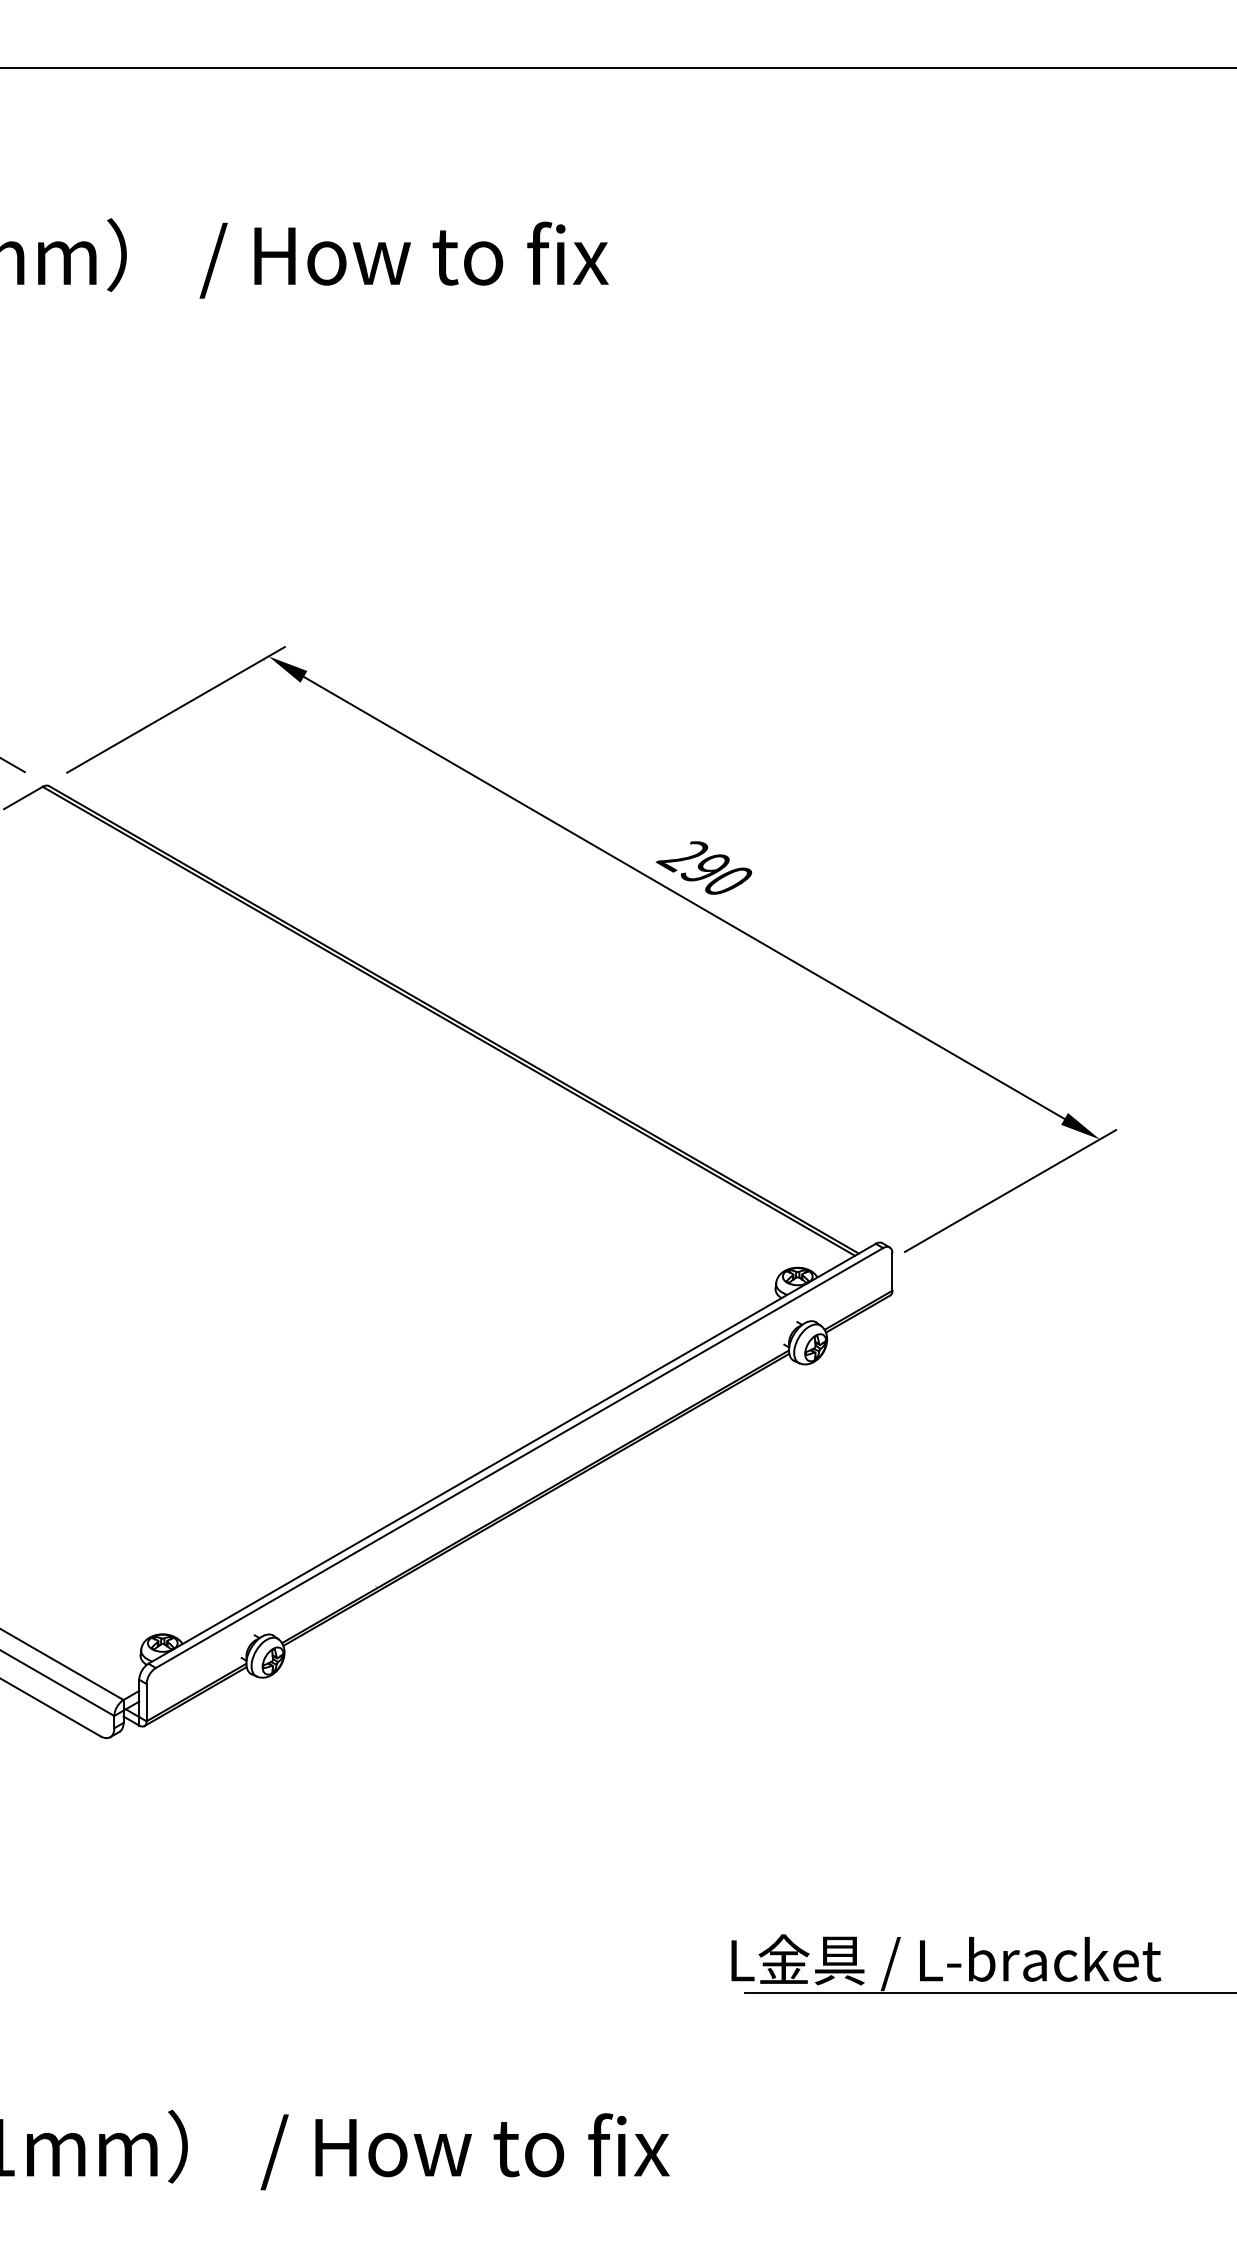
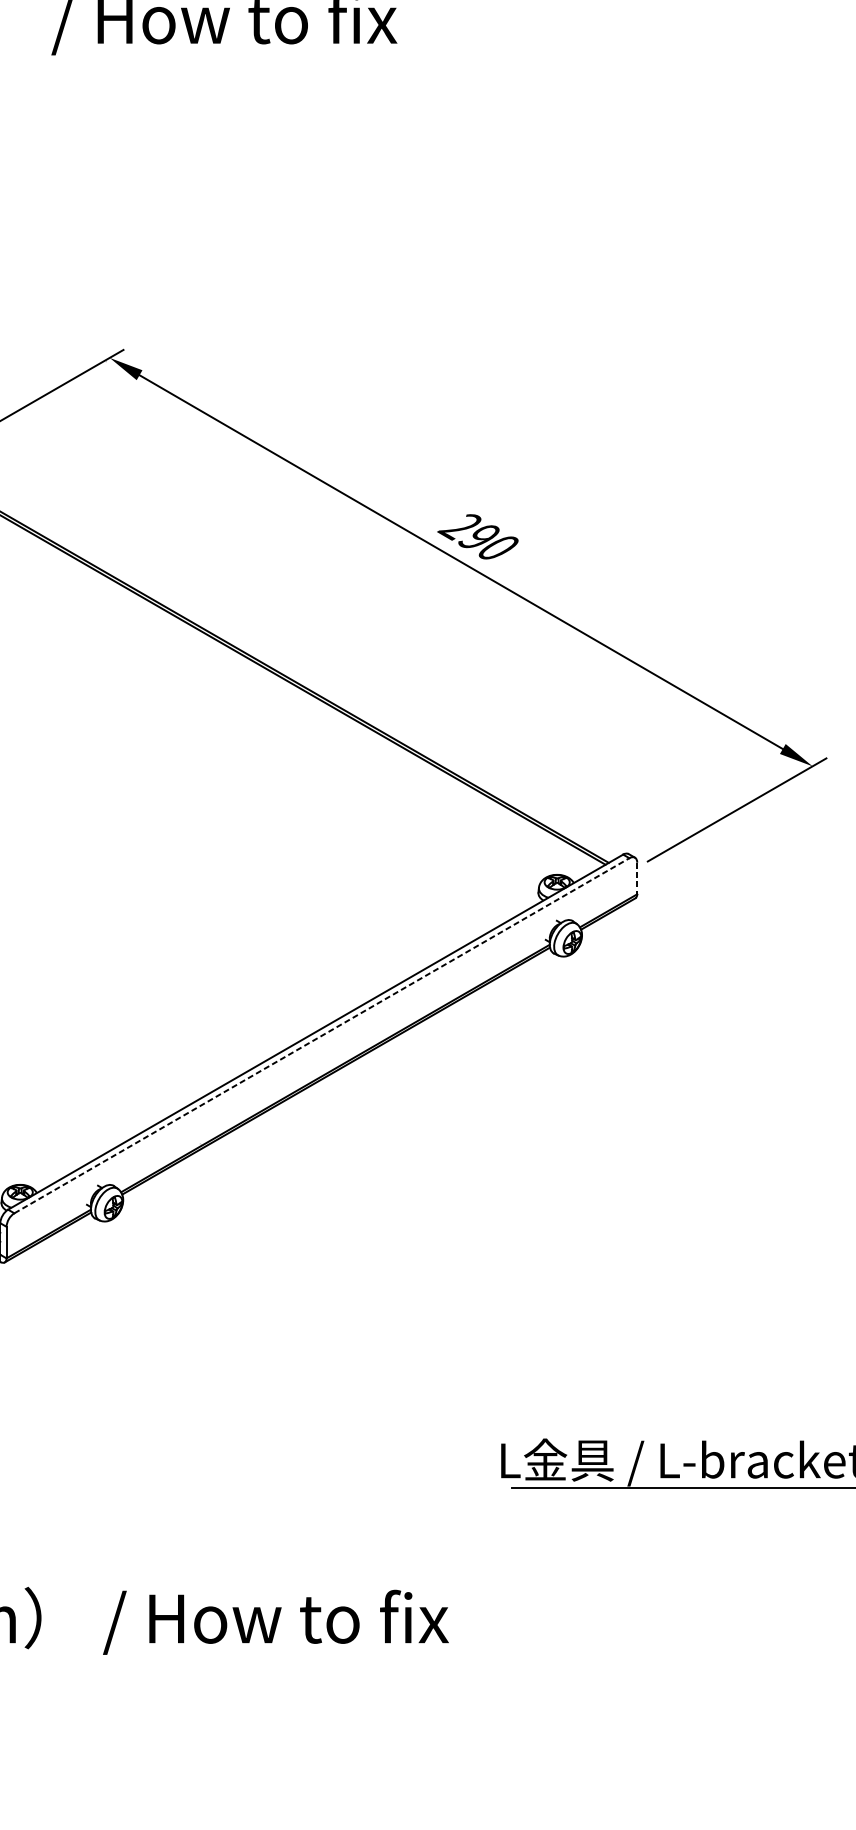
line: (892, 1272) -> (637, 878), solid -> dashed
line: (519, 1458) -> (321, 1036), solid -> dashed

